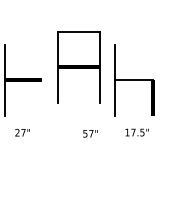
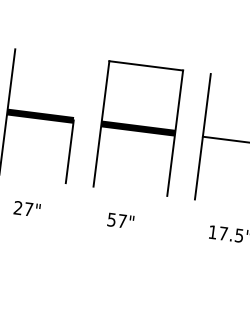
part: (78, 67) -> (137, 129), moved
line: (42, 97) -> (70, 151), added
text: (90, 133) -> (120, 220), moved

